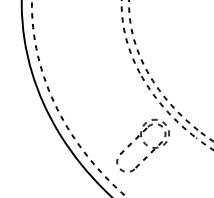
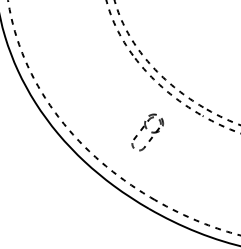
part: (143, 146) -> (147, 132), size x0.6

